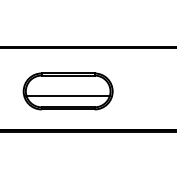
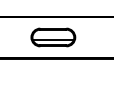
part: (68, 91) -> (53, 37), moved

